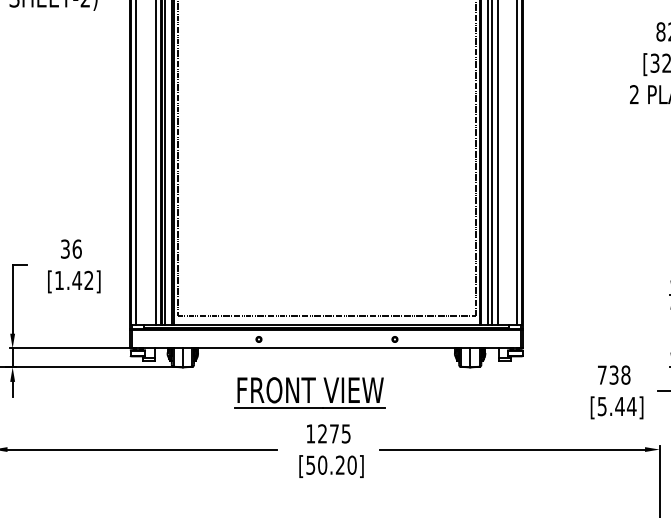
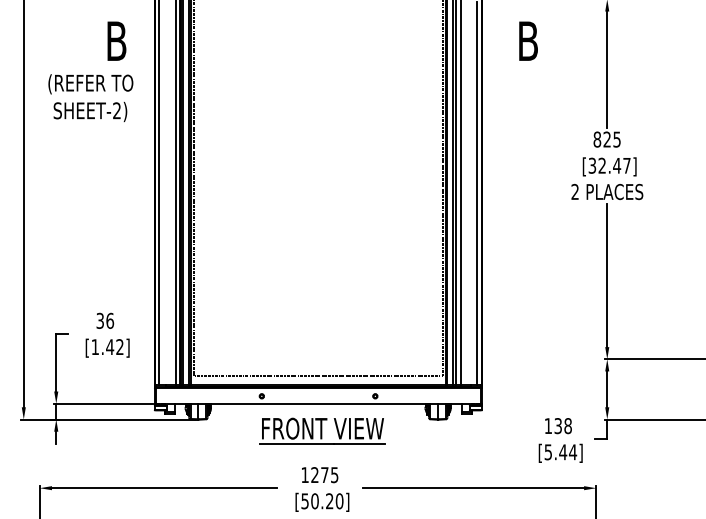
text: (601, 374) -> (547, 425), 738 -> 138
part: (310, 392) -> (322, 430), moved

